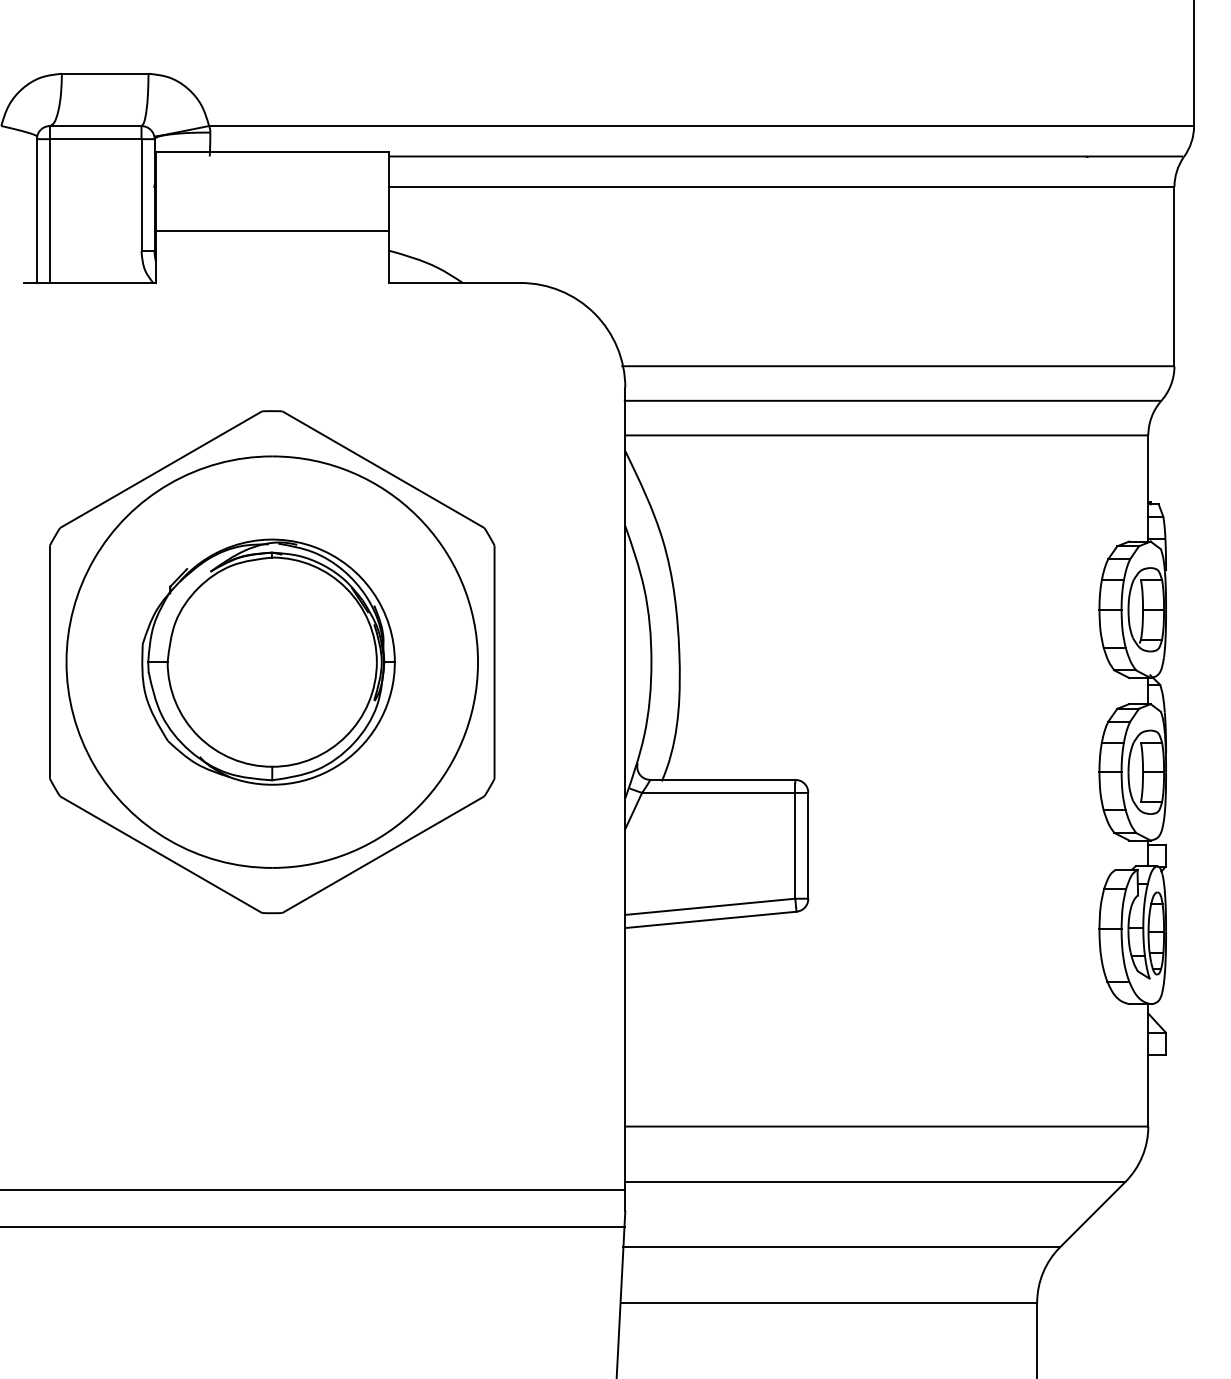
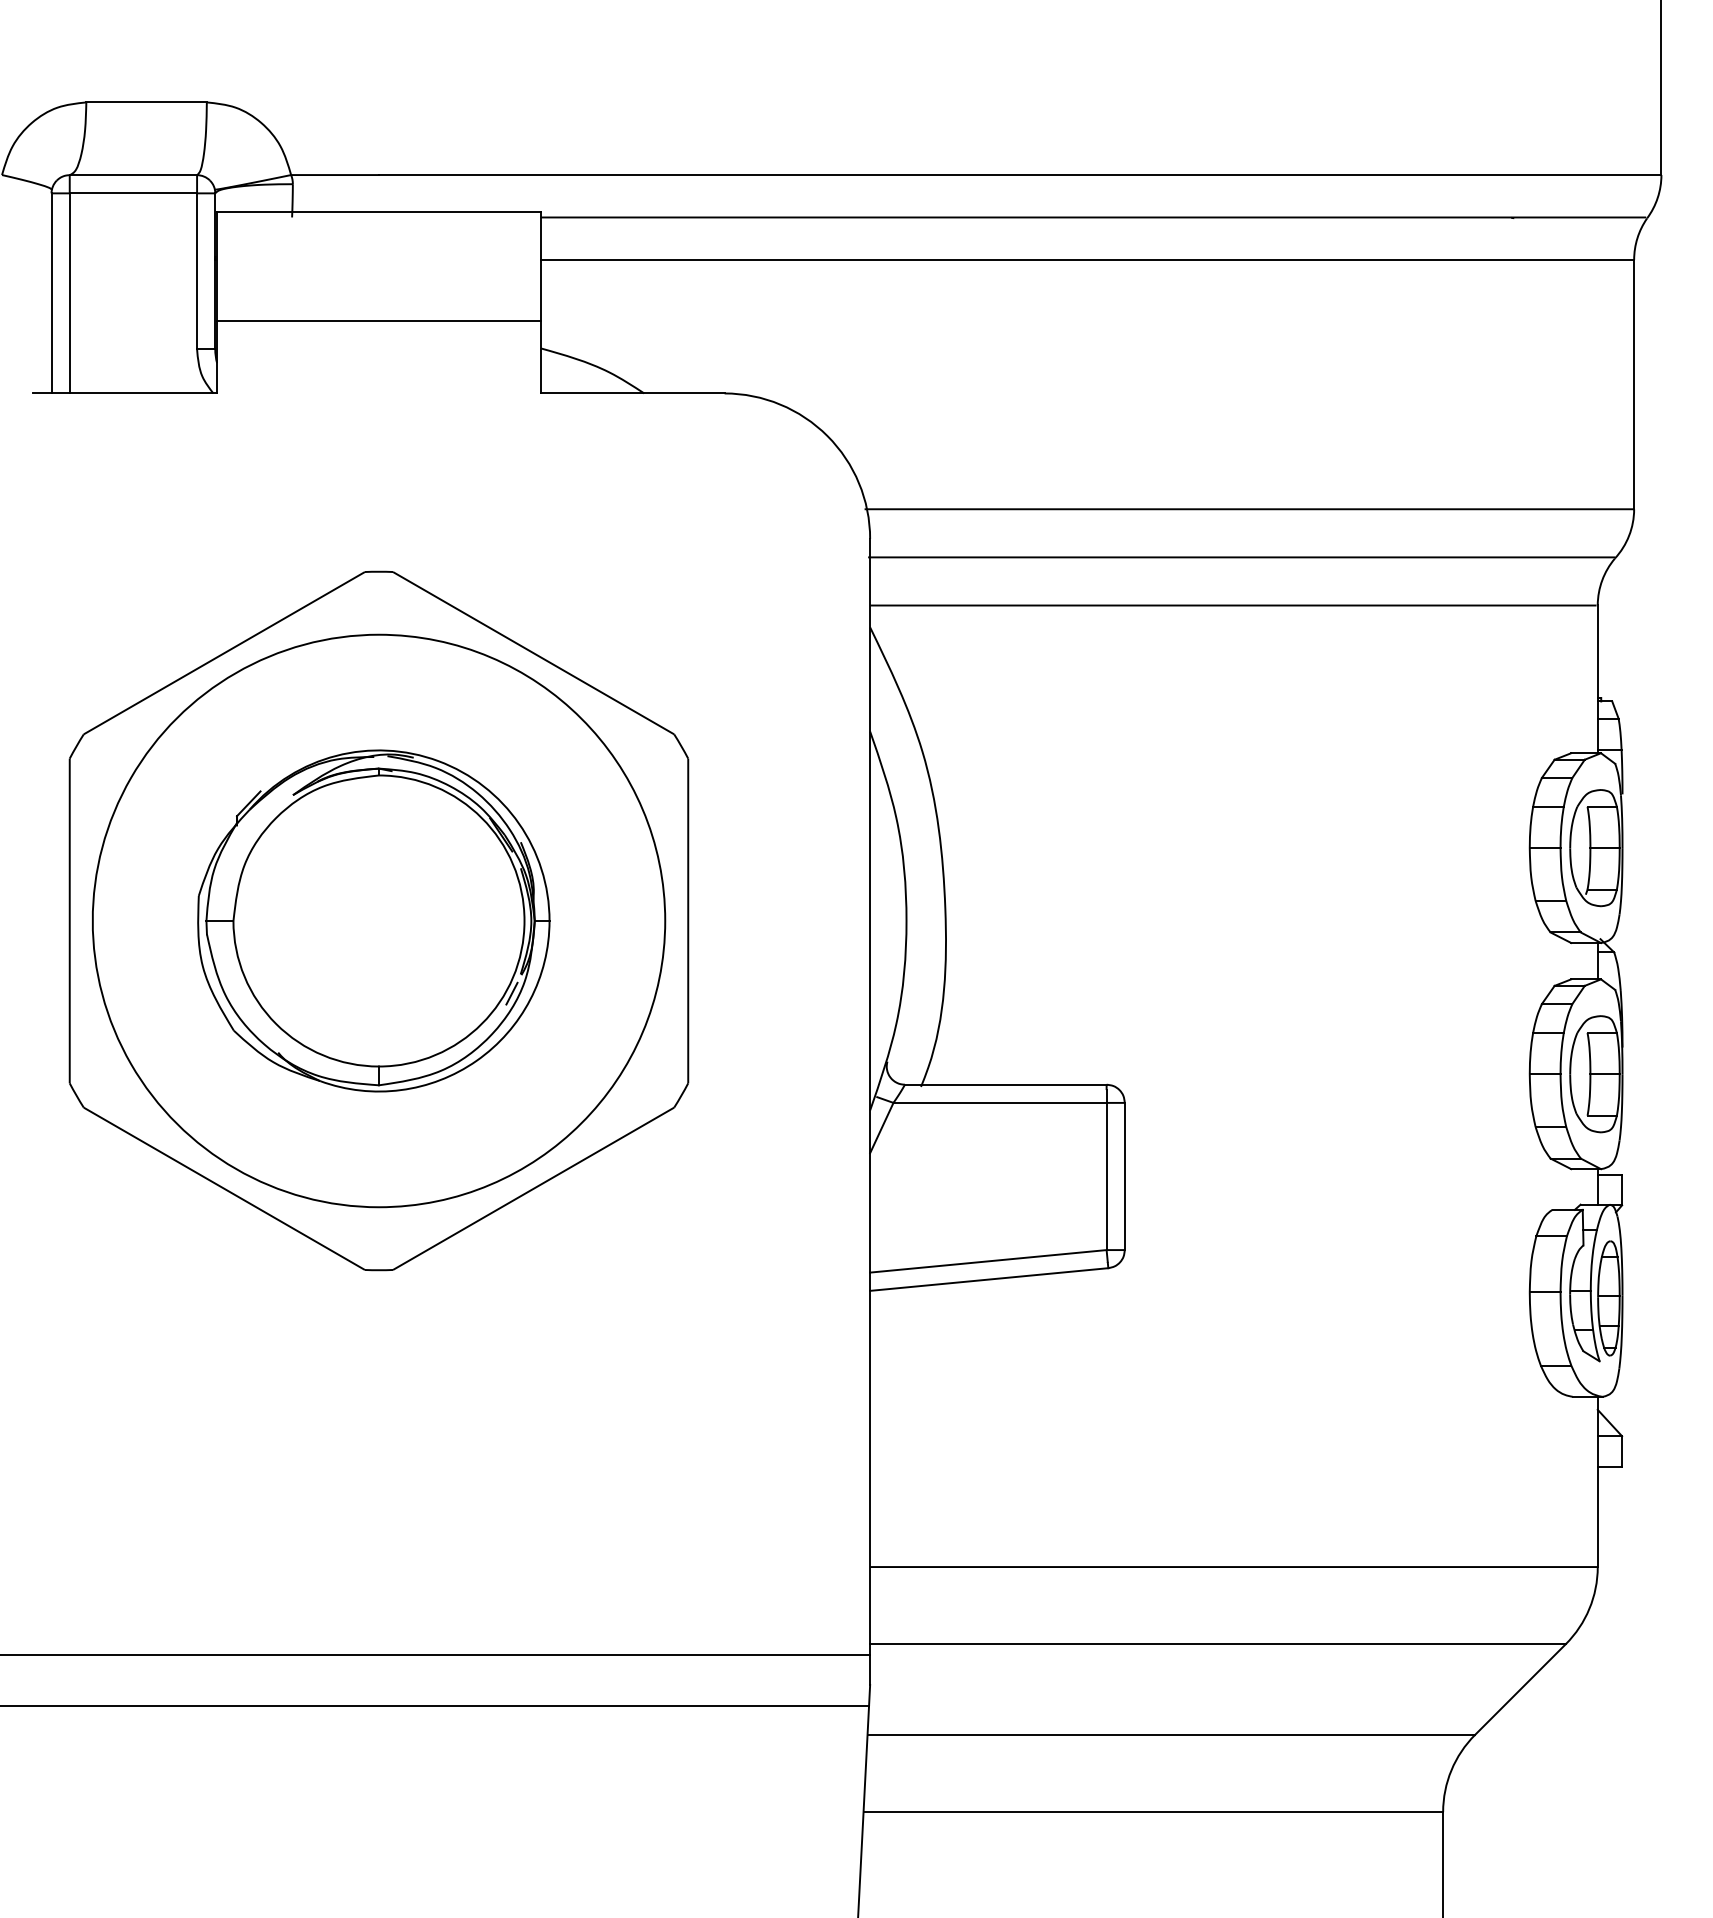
line: (367, 714) -> (511, 993), added

